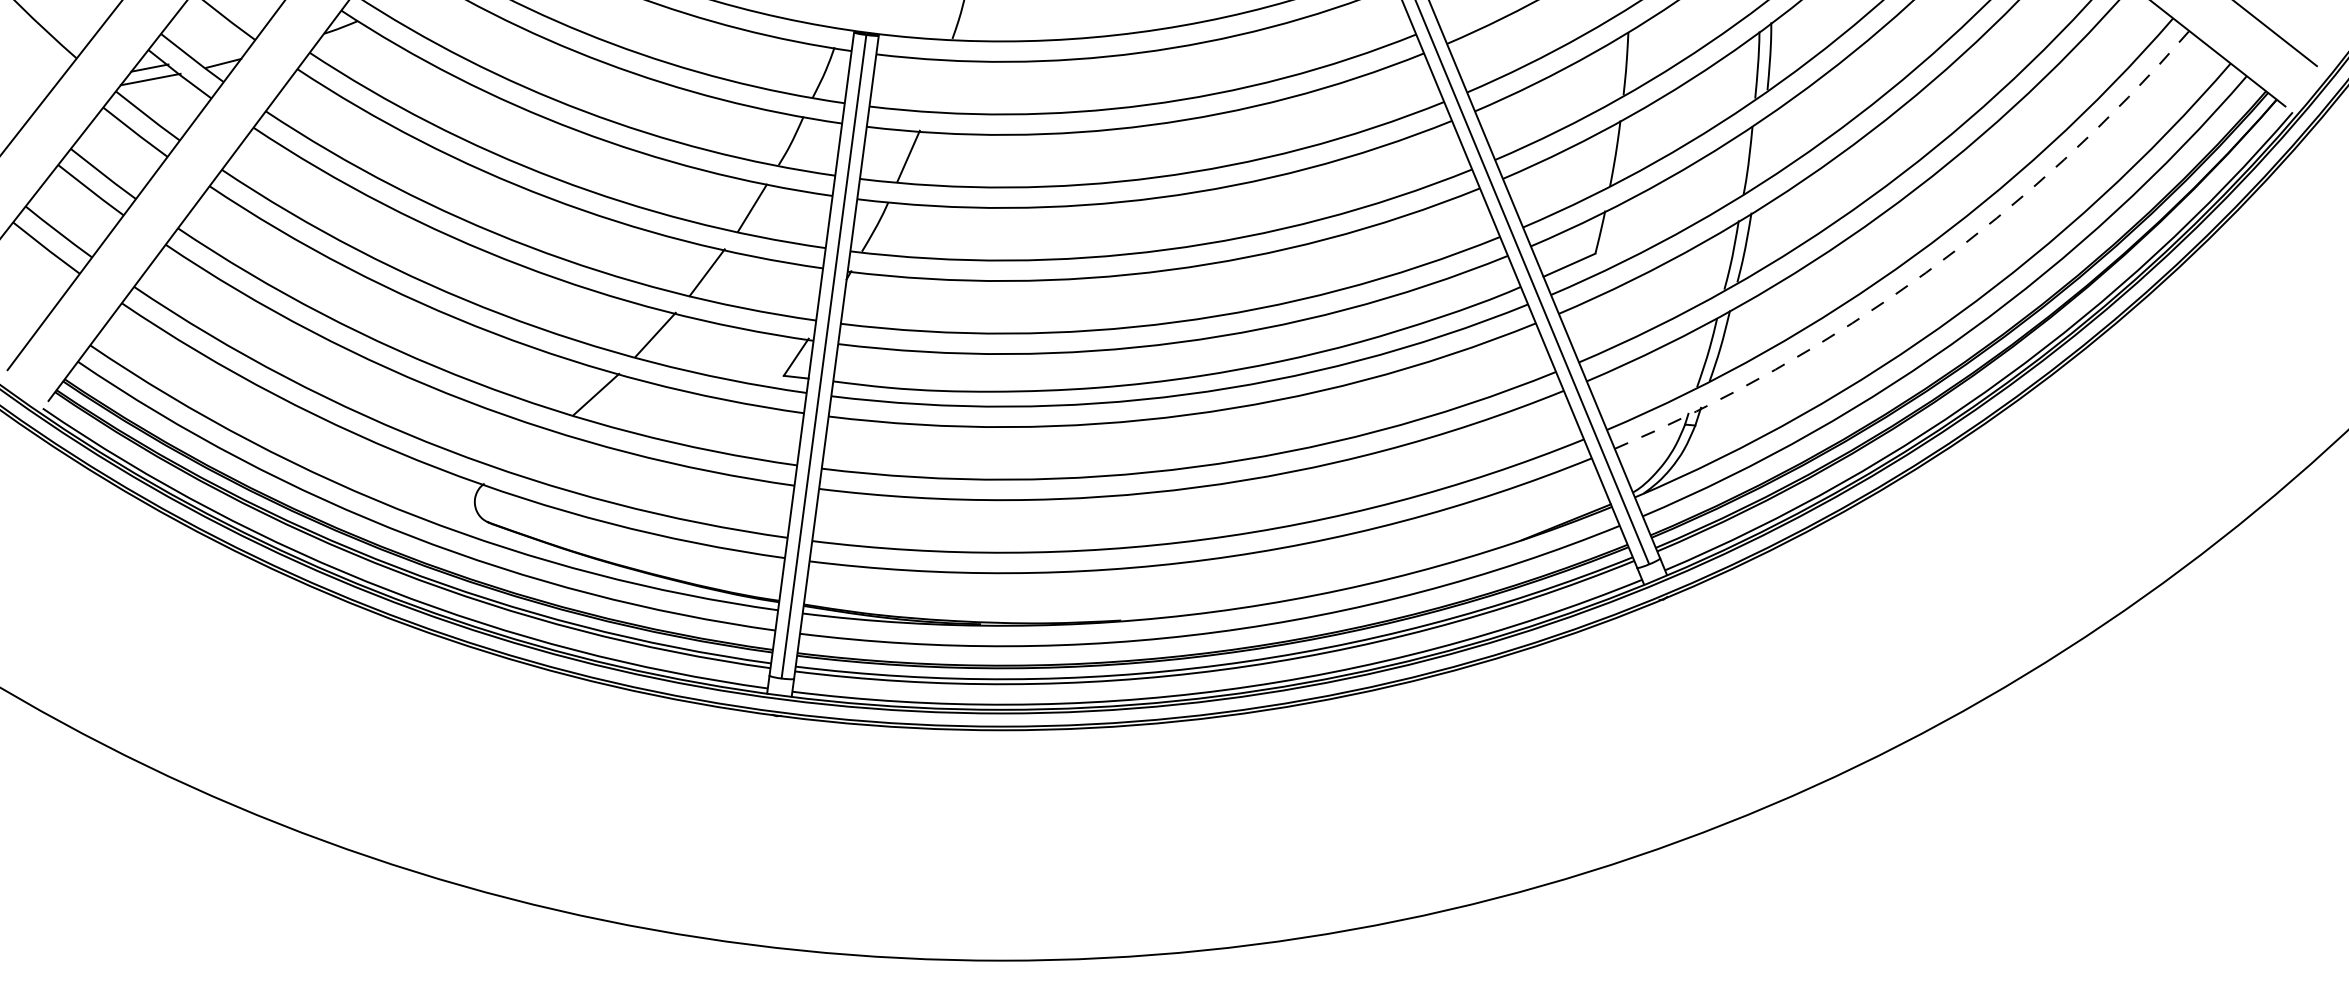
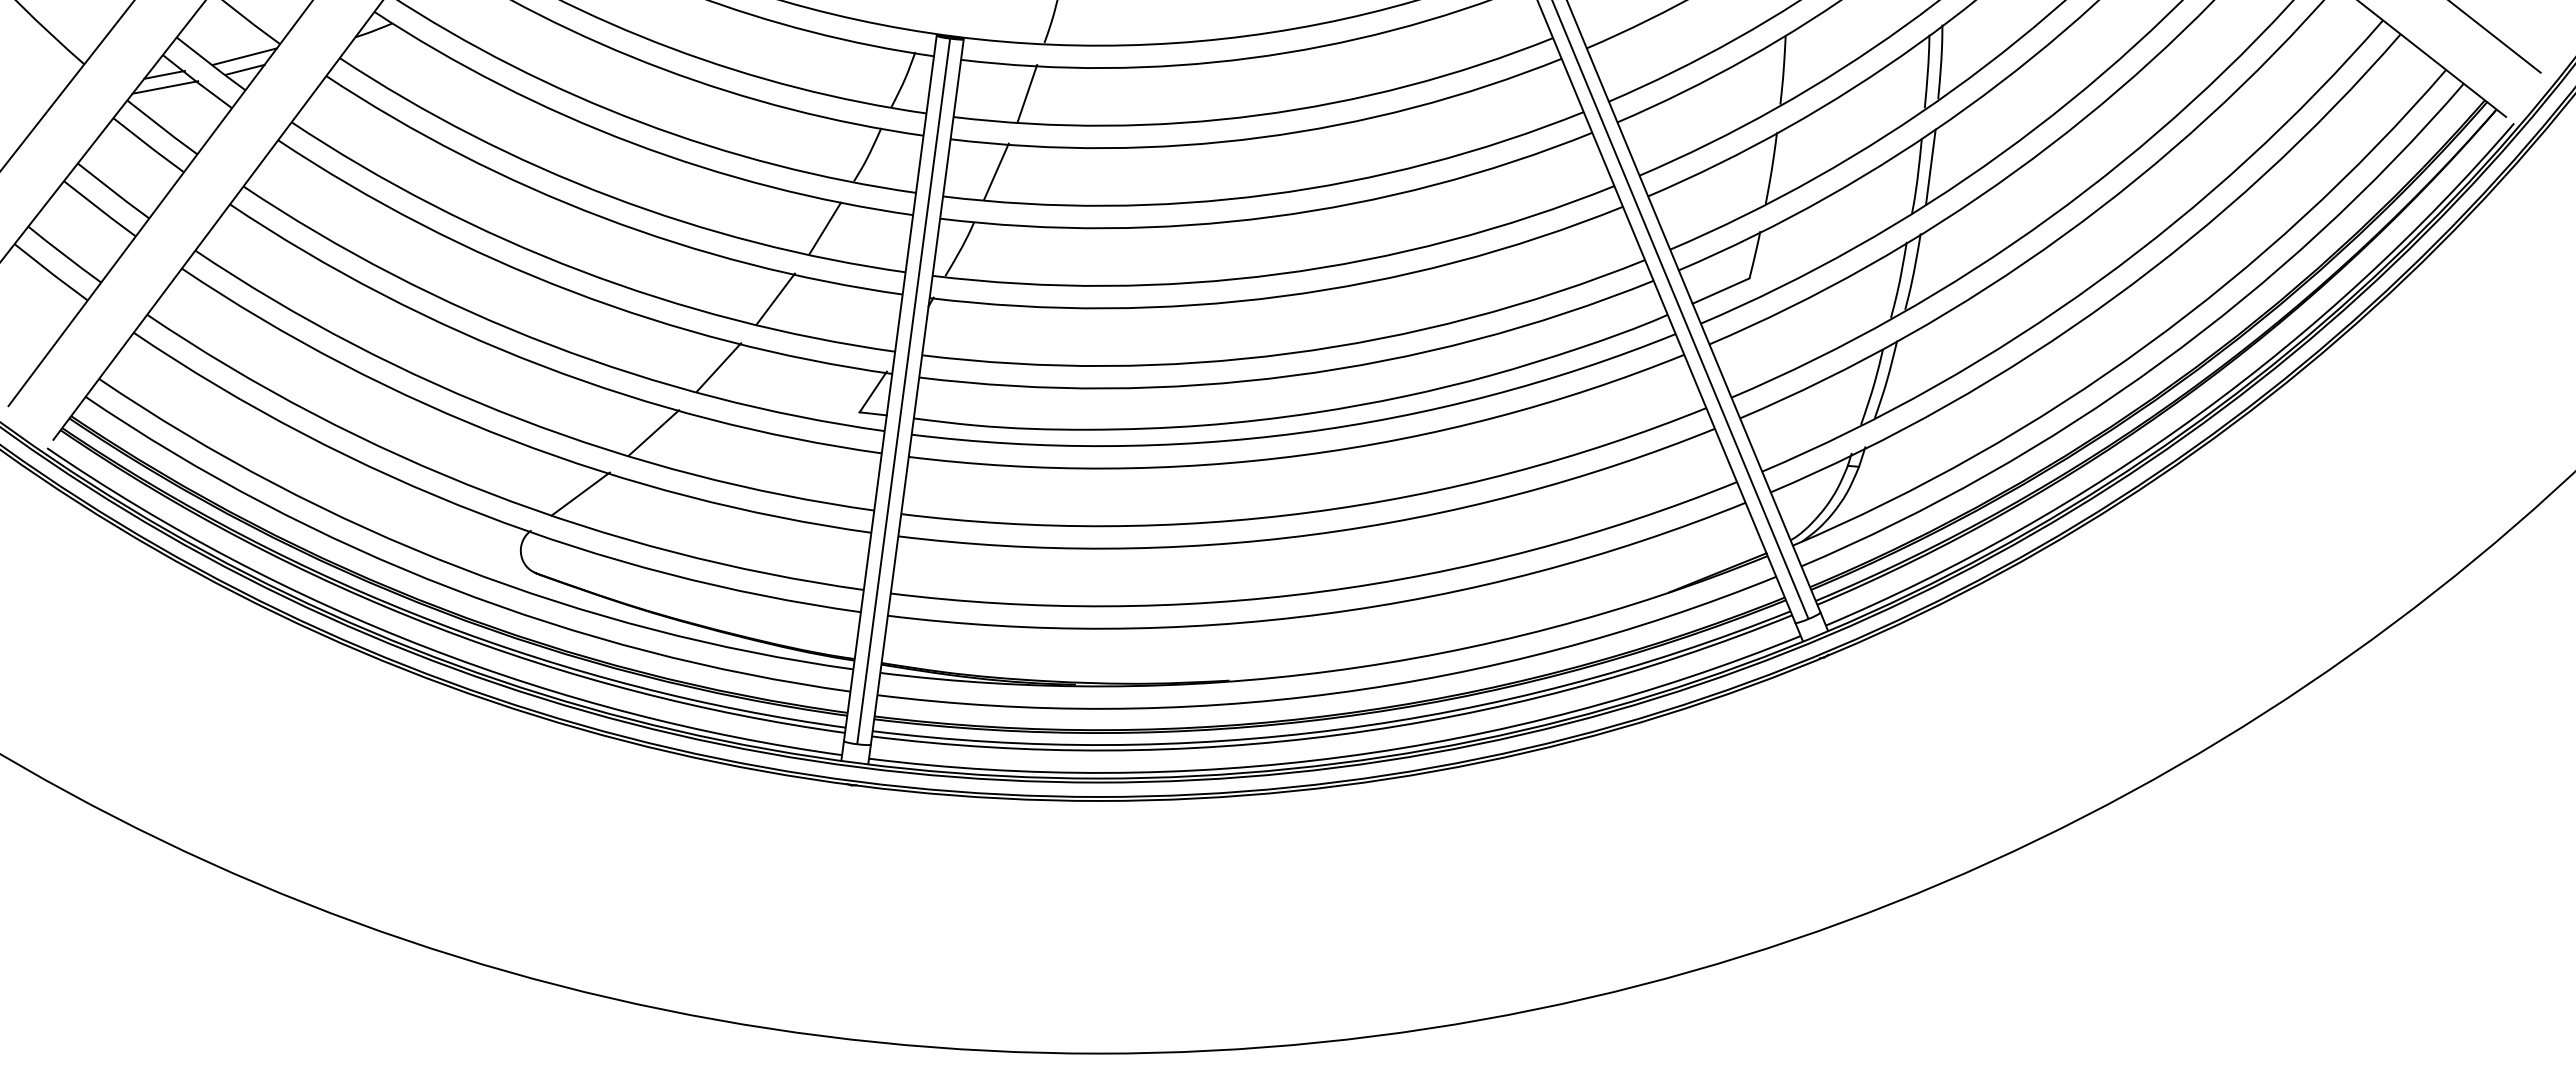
line: (223, 51) -> (245, 56), added
line: (936, 85) -> (1027, 93), added
line: (1760, 151) -> (1930, 166), added
arc: (1925, 272) -> (2111, 299), dashed -> solid
line: (529, 449) -> (580, 493), added

